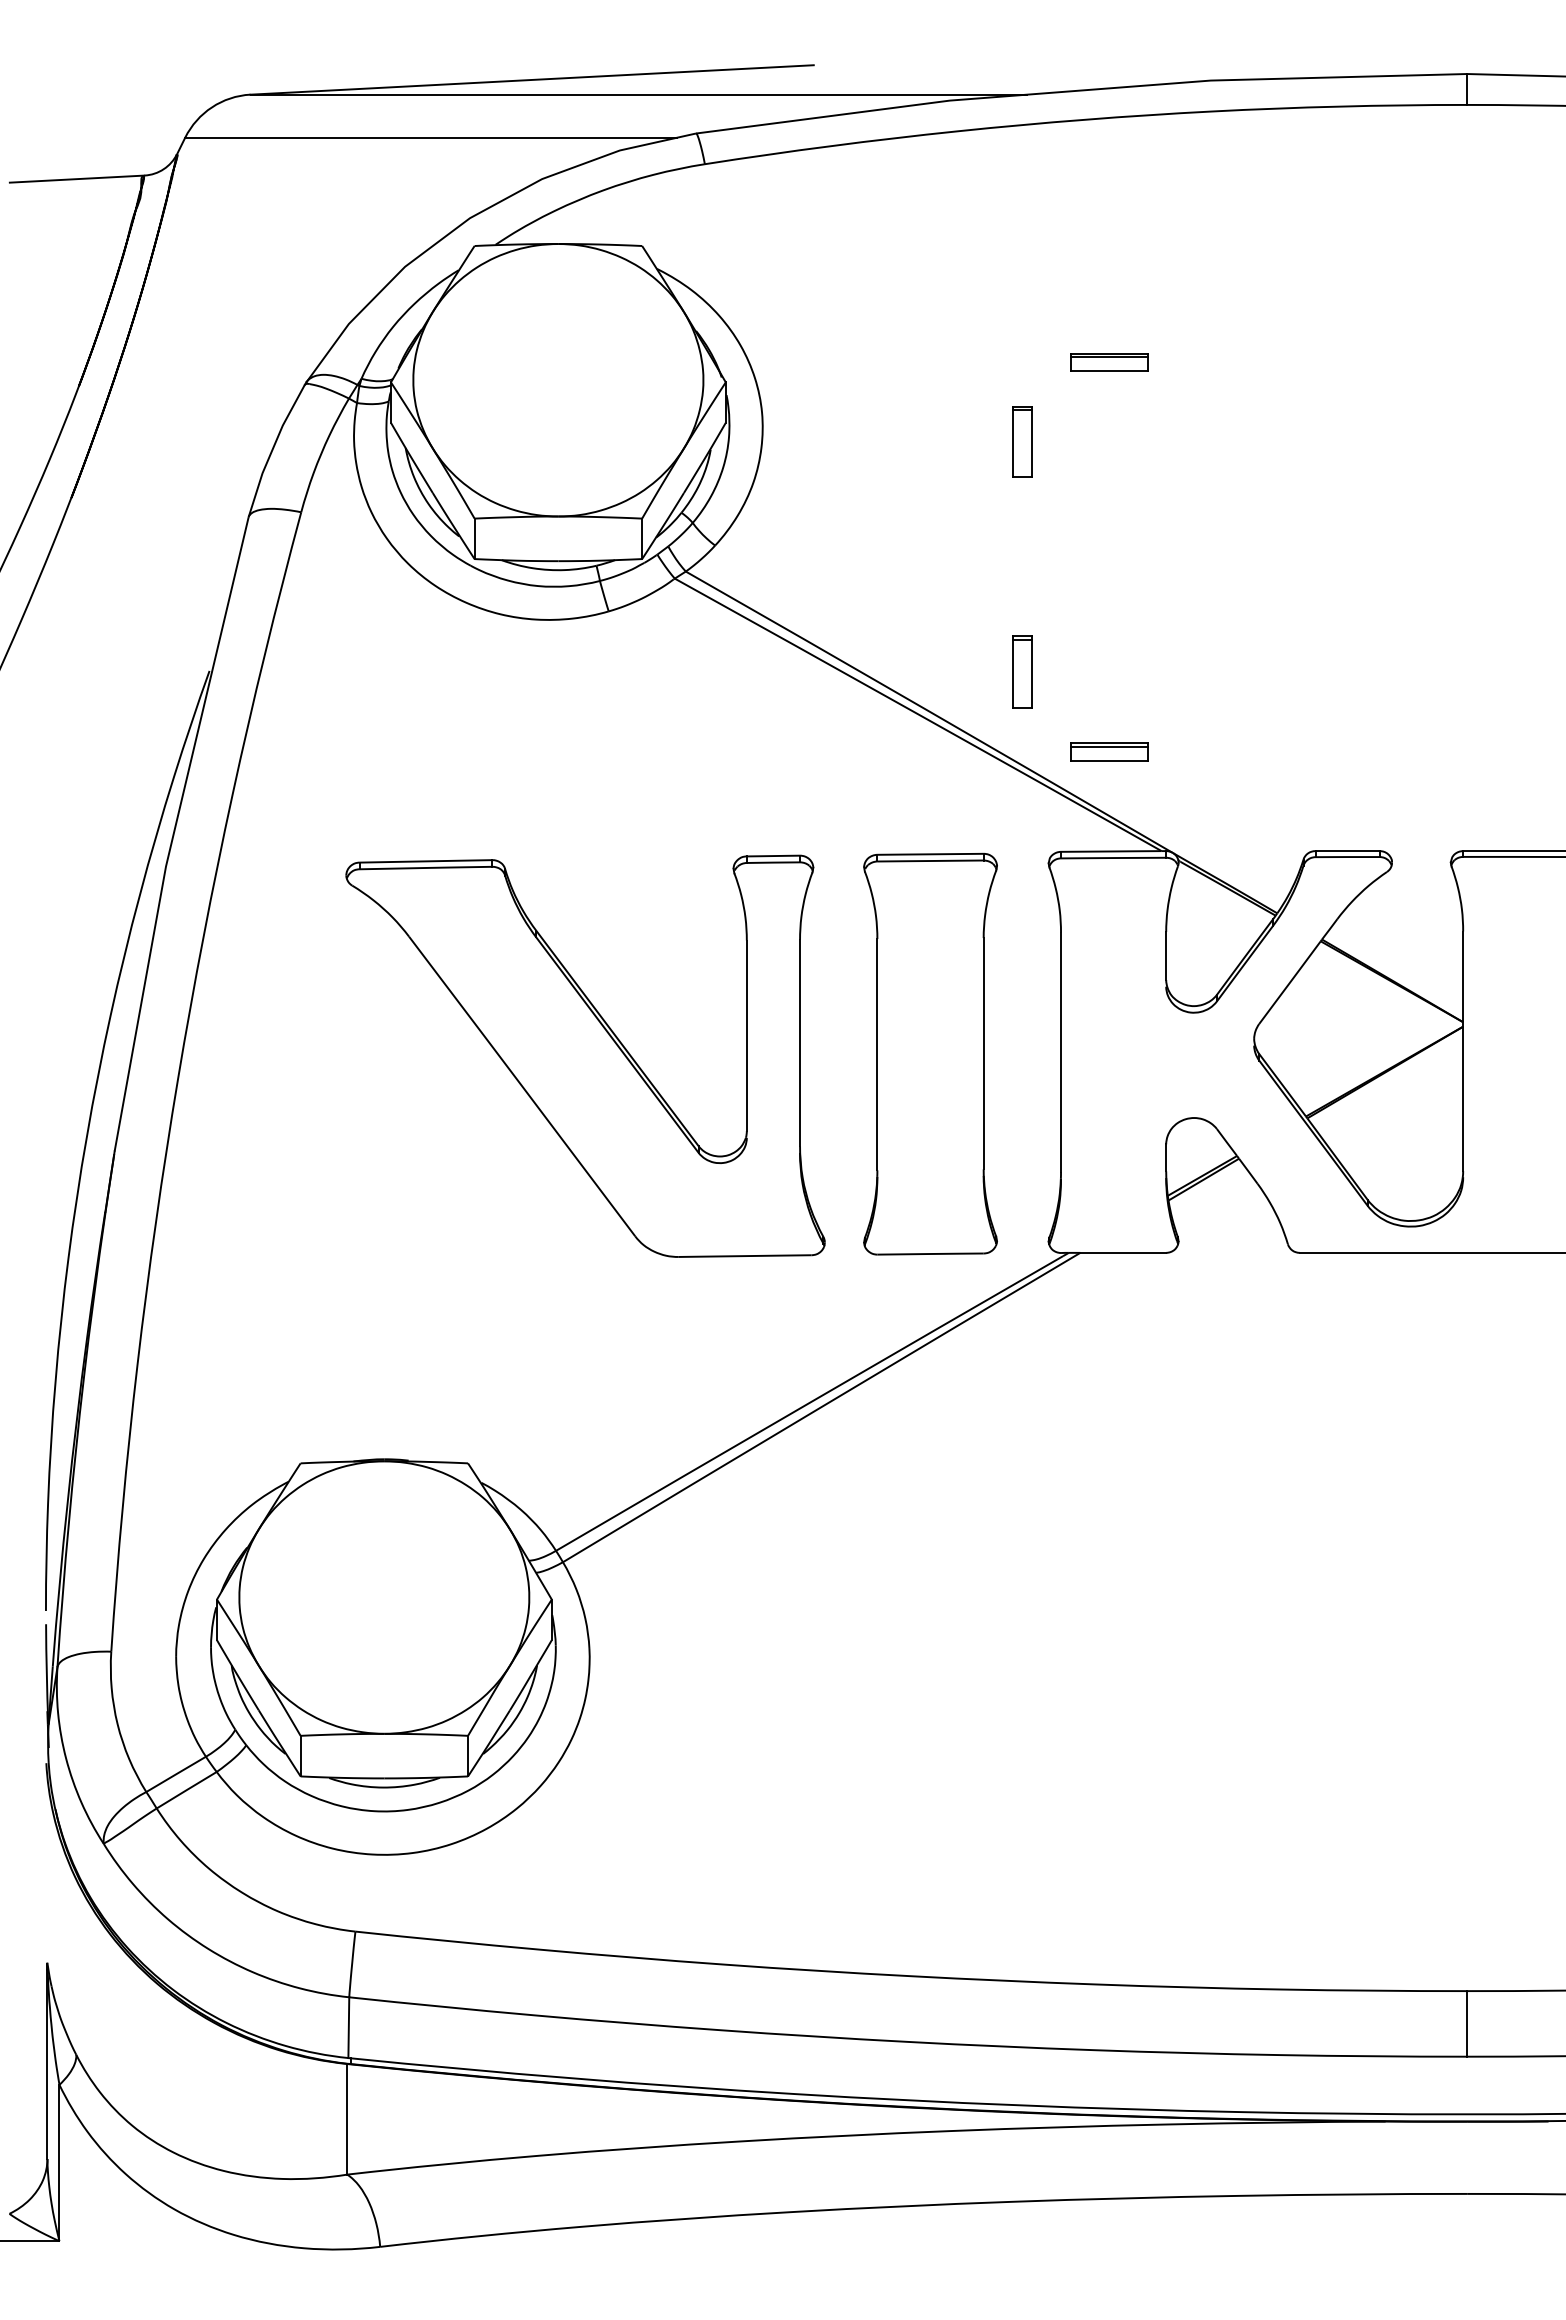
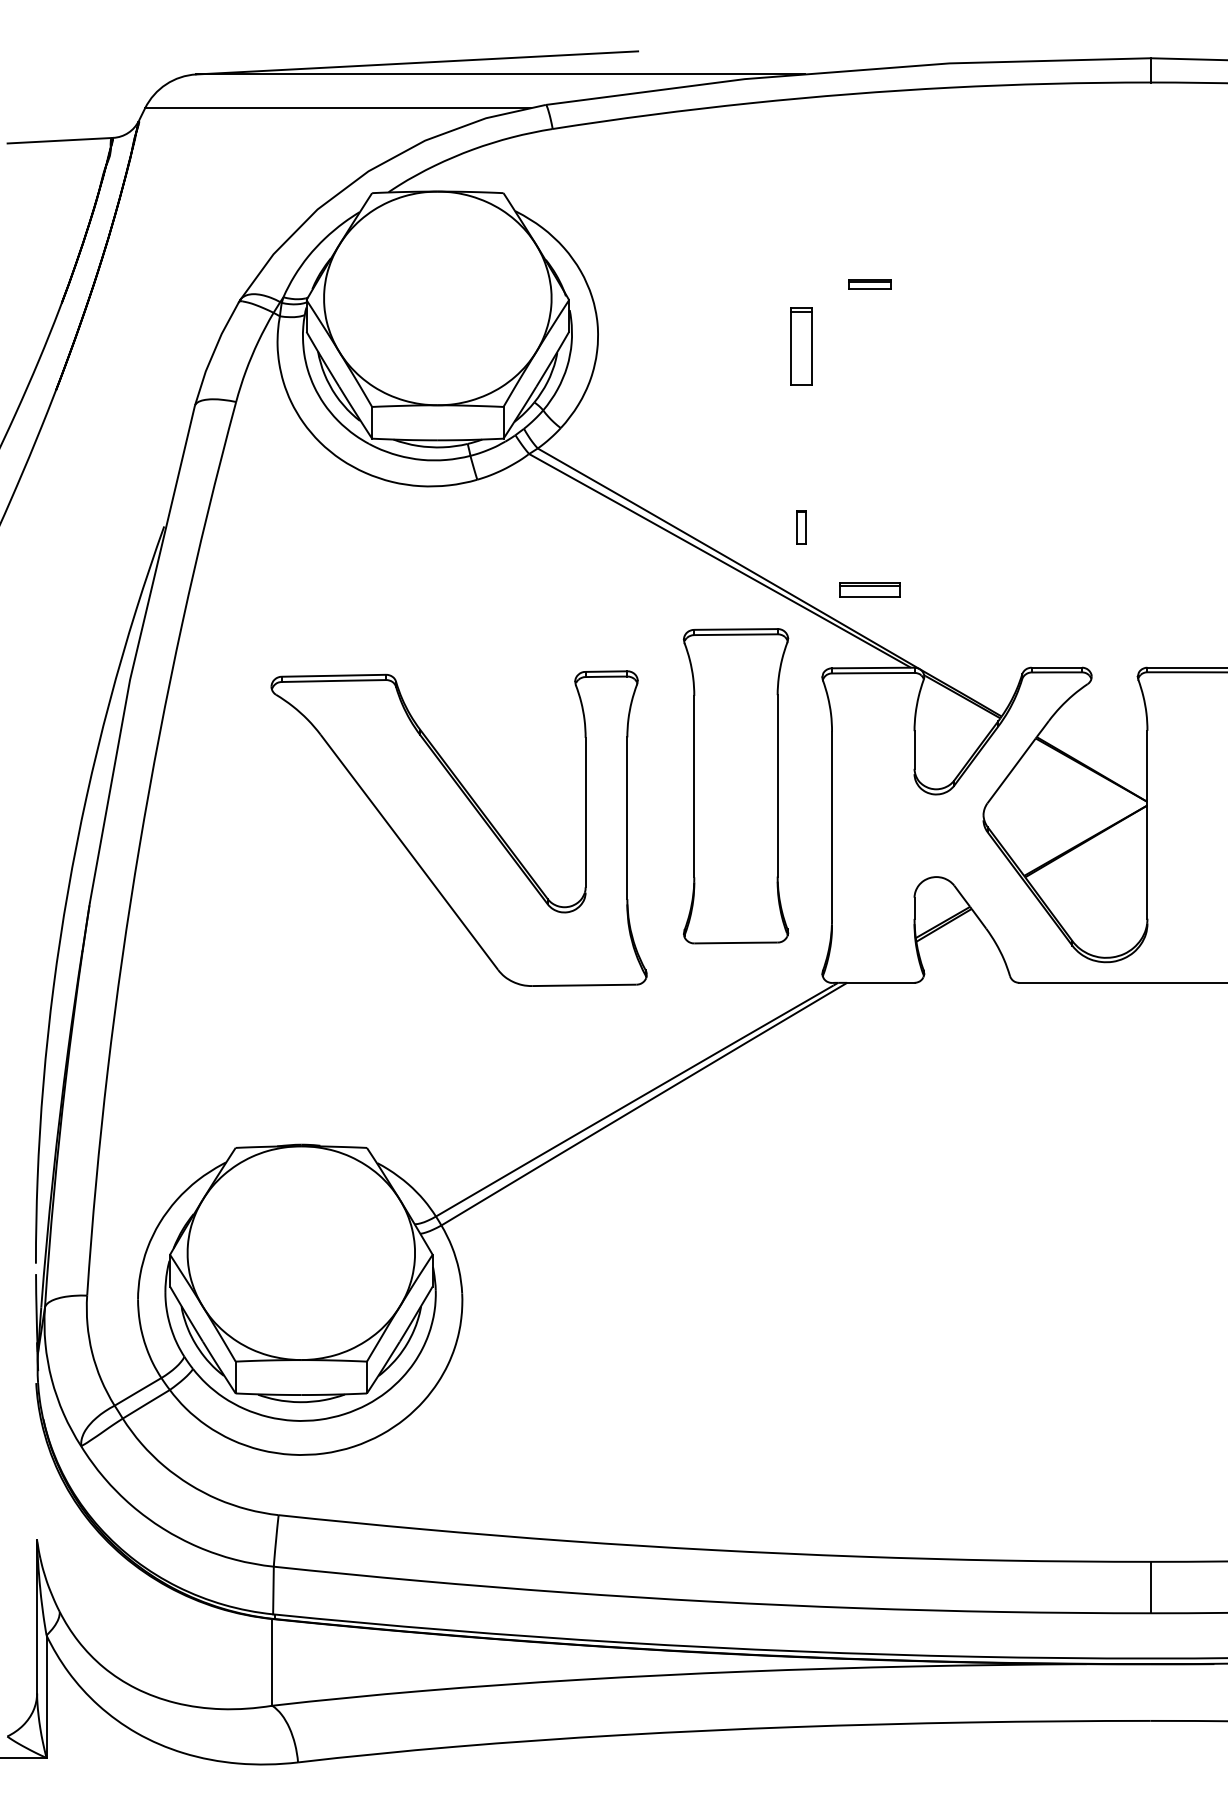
part: (1109, 362) -> (870, 284), size x0.7
part: (1022, 441) -> (801, 346), size x1.4
part: (1022, 671) -> (801, 526), size x0.6
part: (930, 1053) -> (735, 785), moved

